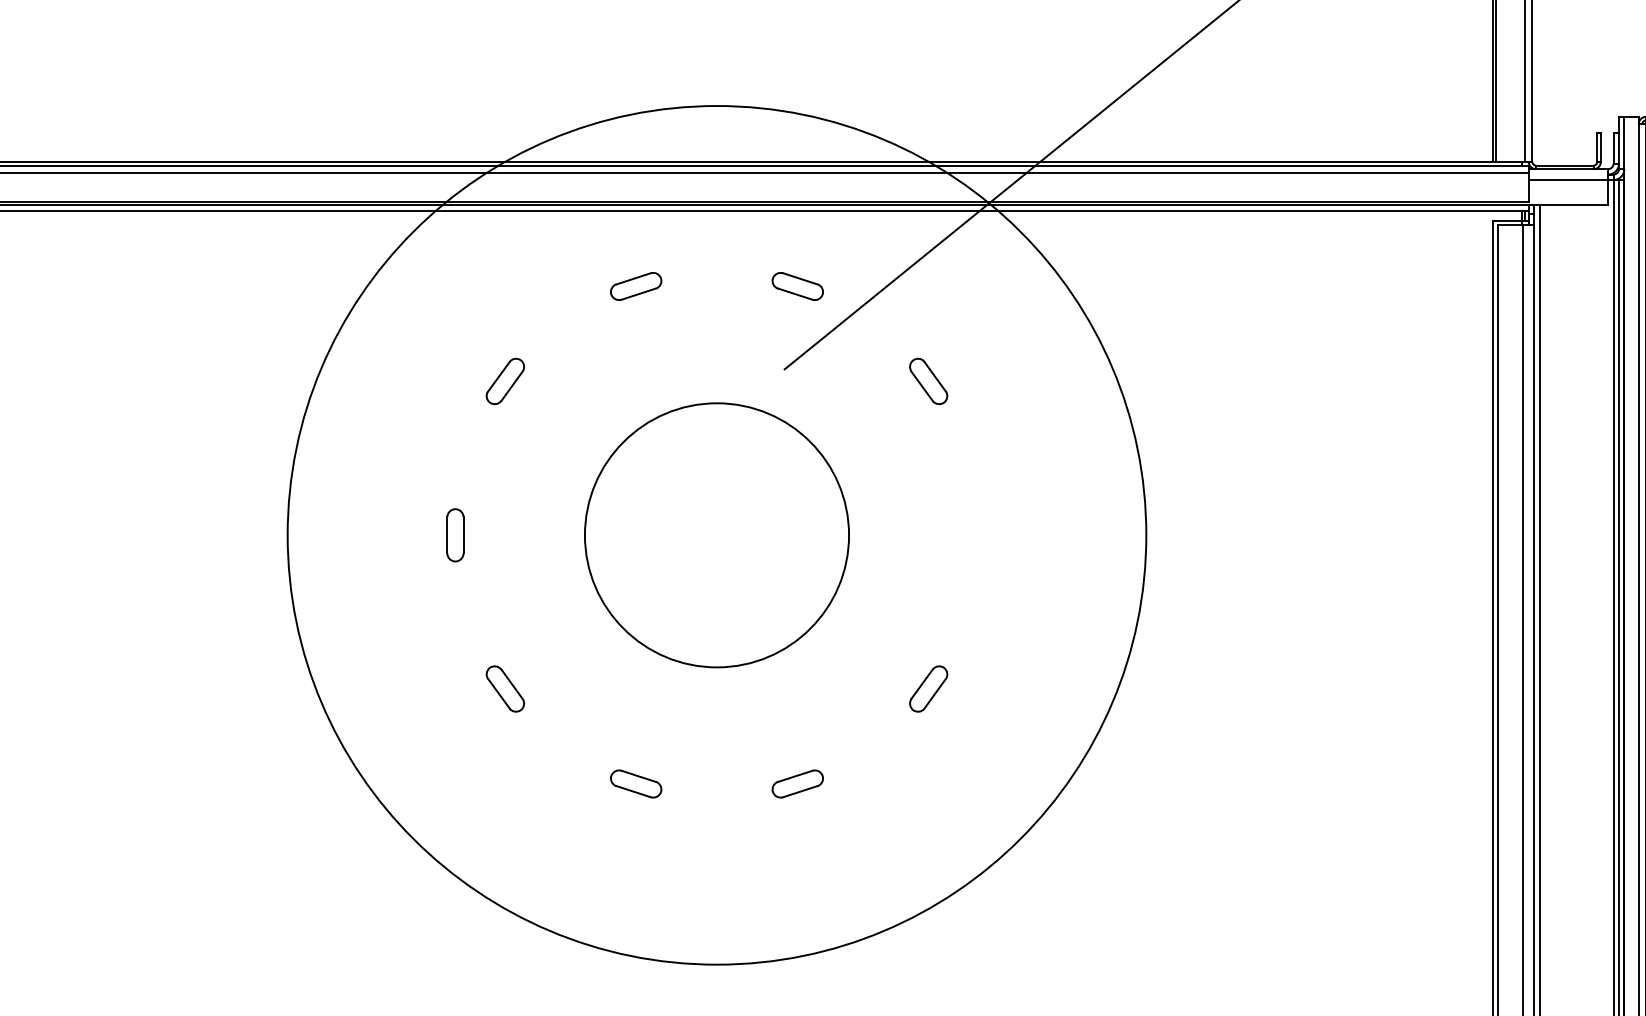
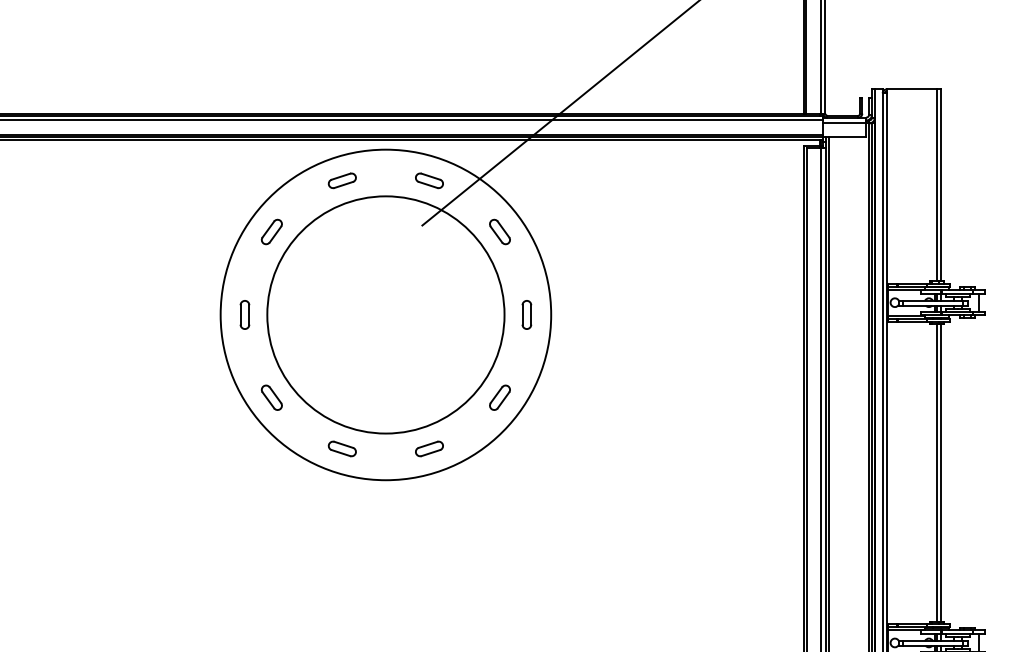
circle: (716, 534) -> (385, 314), size x0.71
circle: (716, 534) -> (385, 314), size x1.67
part: (977, 534) -> (526, 314), added

